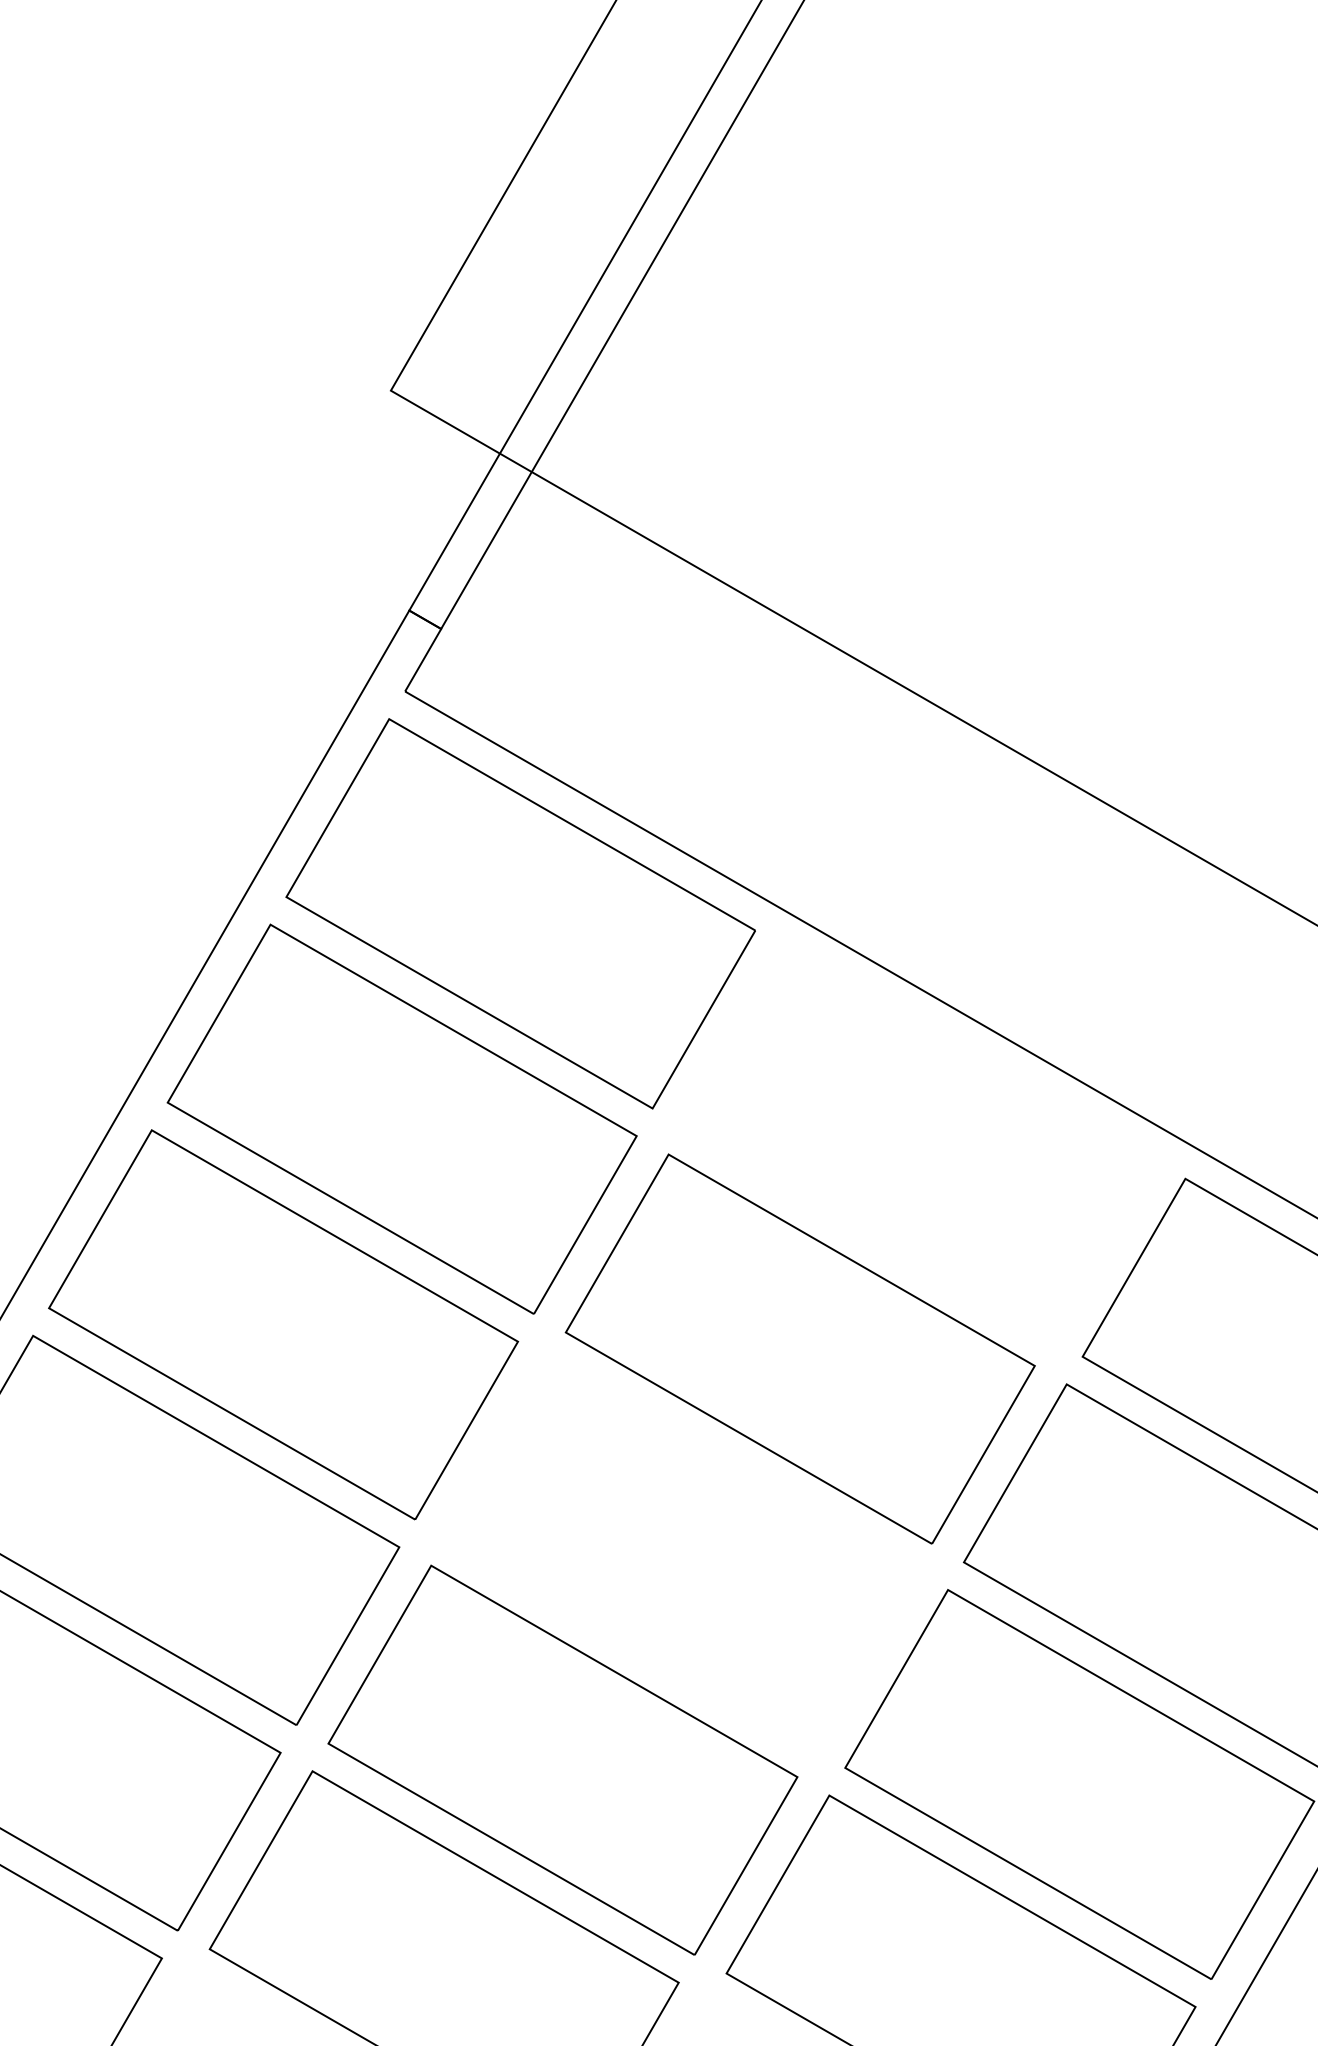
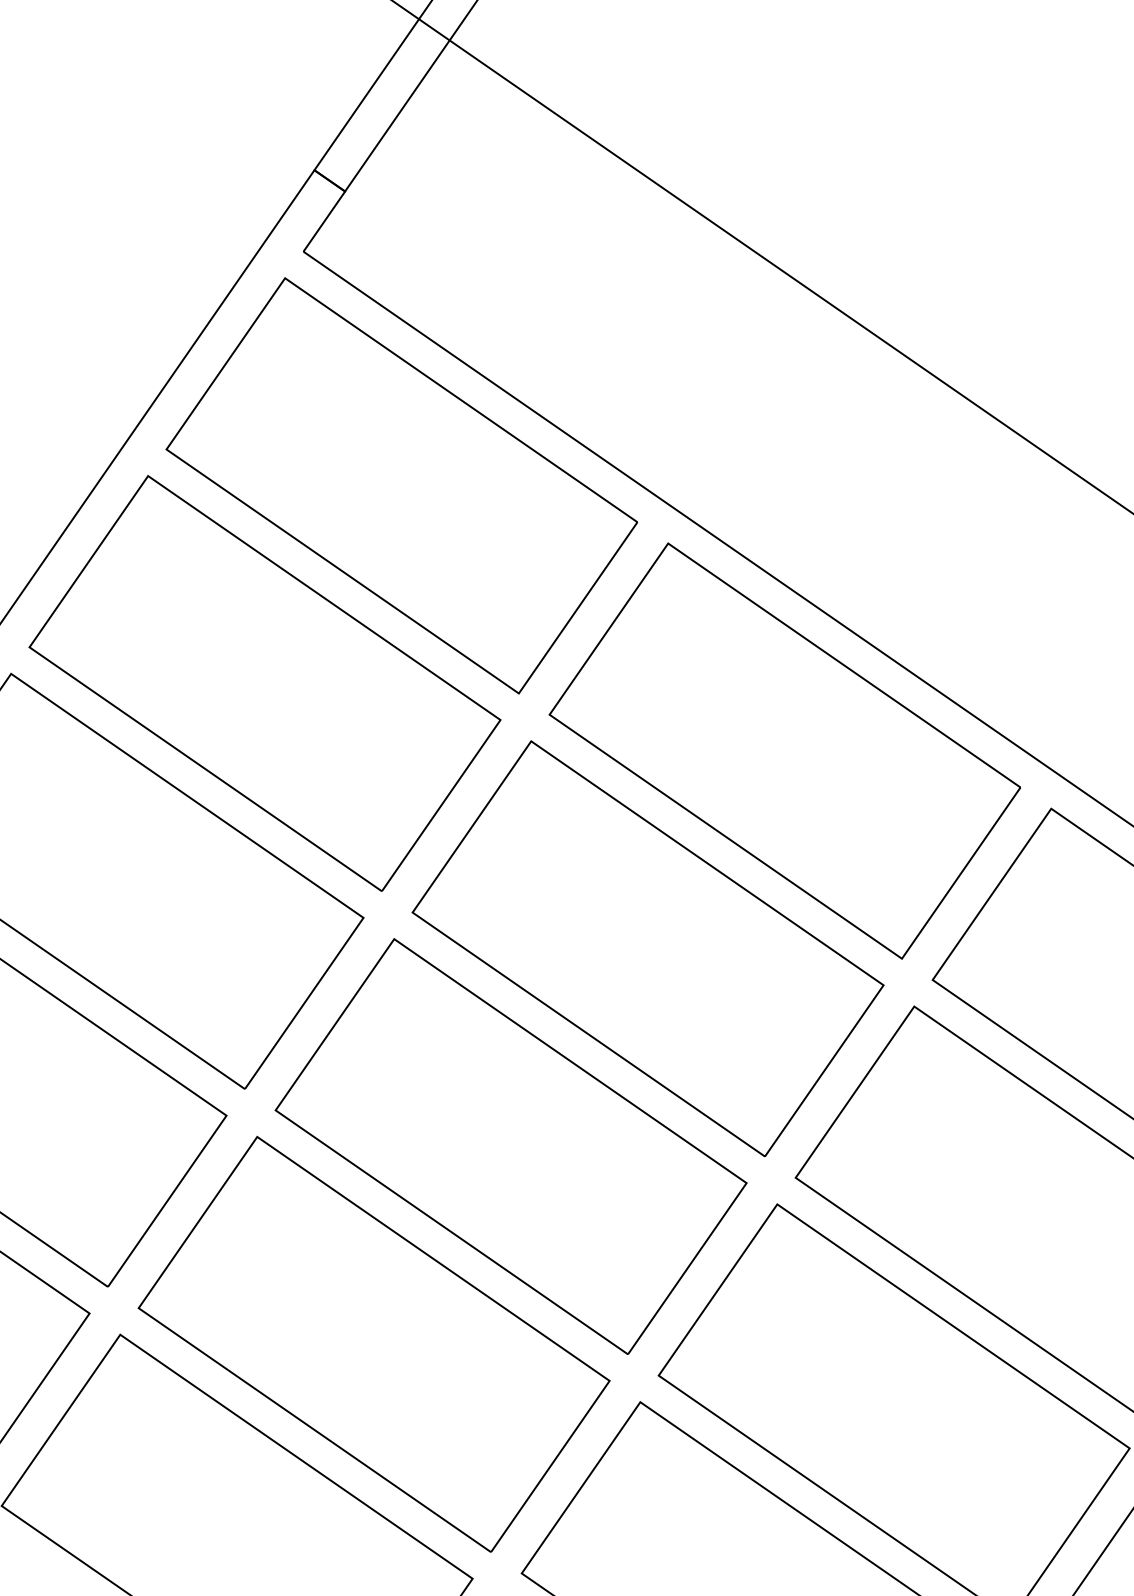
part: (918, 1143) -> (784, 750), added
part: (681, 1554) -> (511, 1146), added

